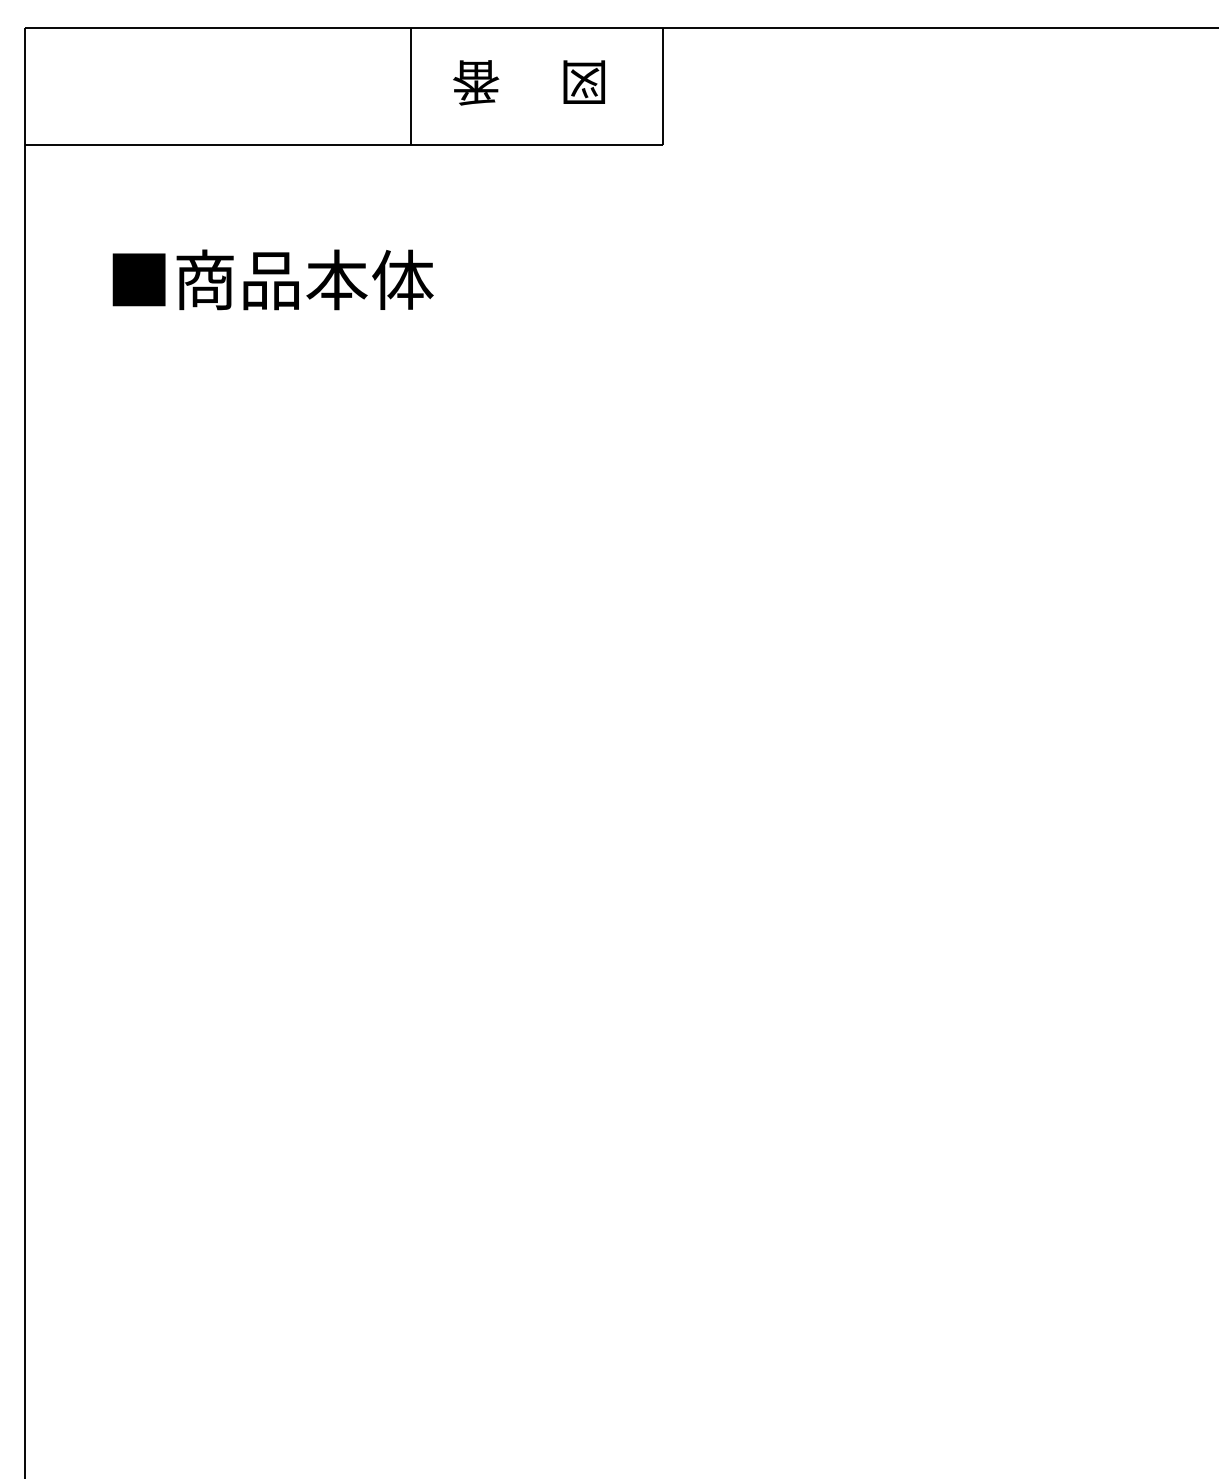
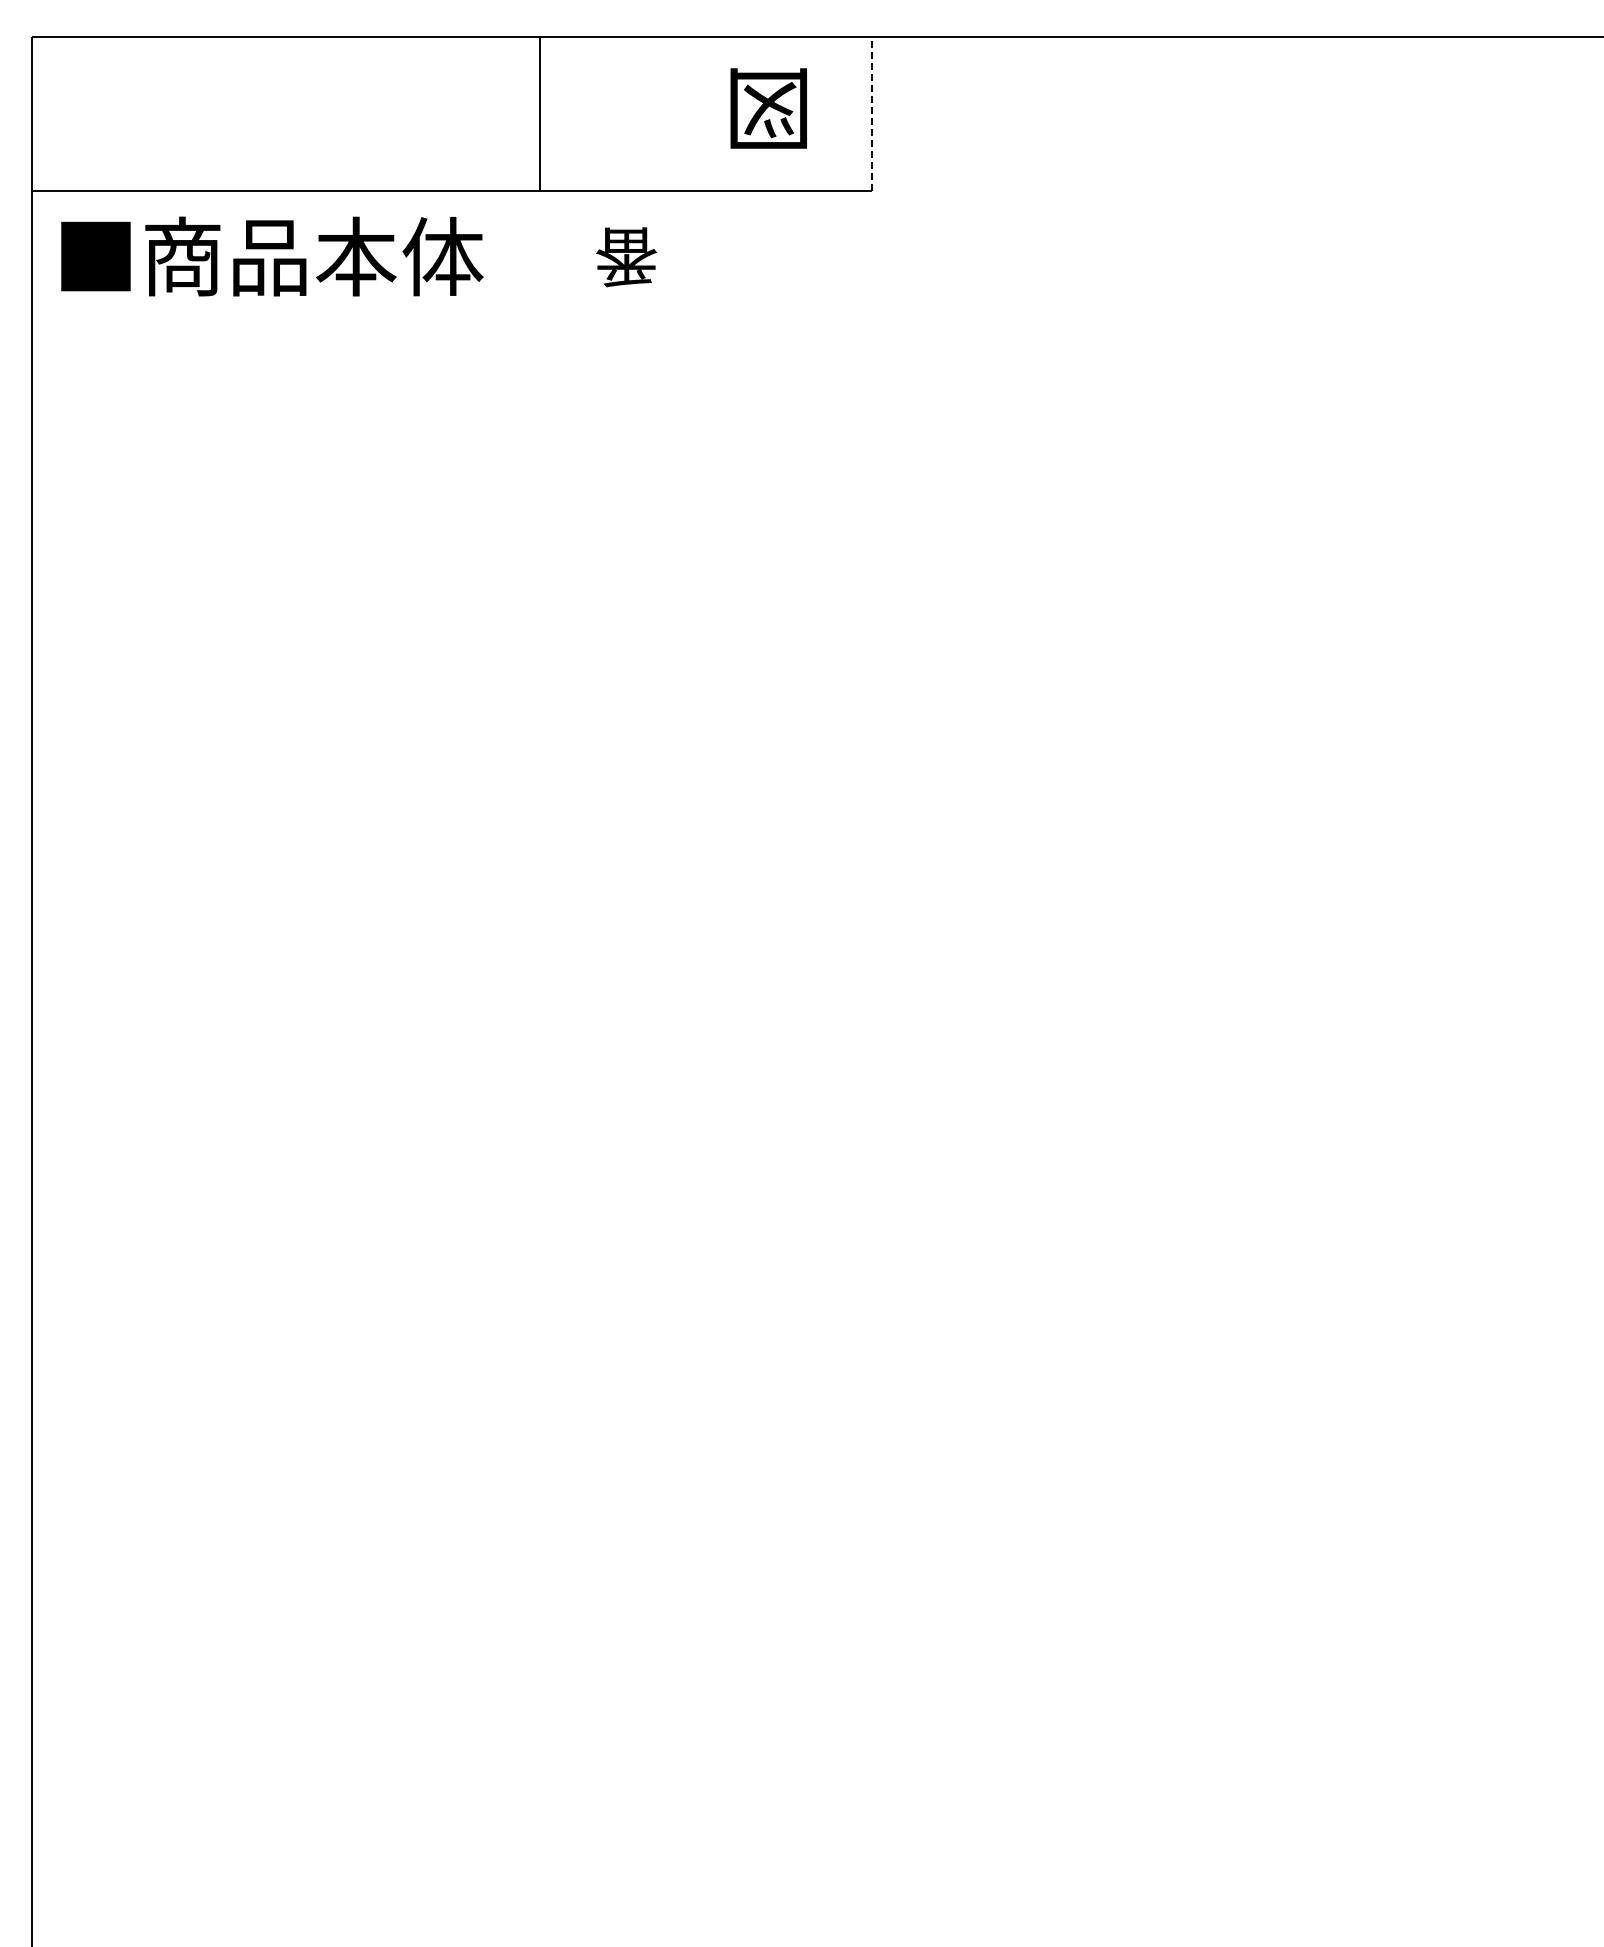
part: (584, 81) -> (768, 107), size x1.4
part: (476, 83) -> (626, 257), moved
line: (662, 86) -> (871, 114), solid -> dashed
text: (273, 279) -> (272, 256), moved

